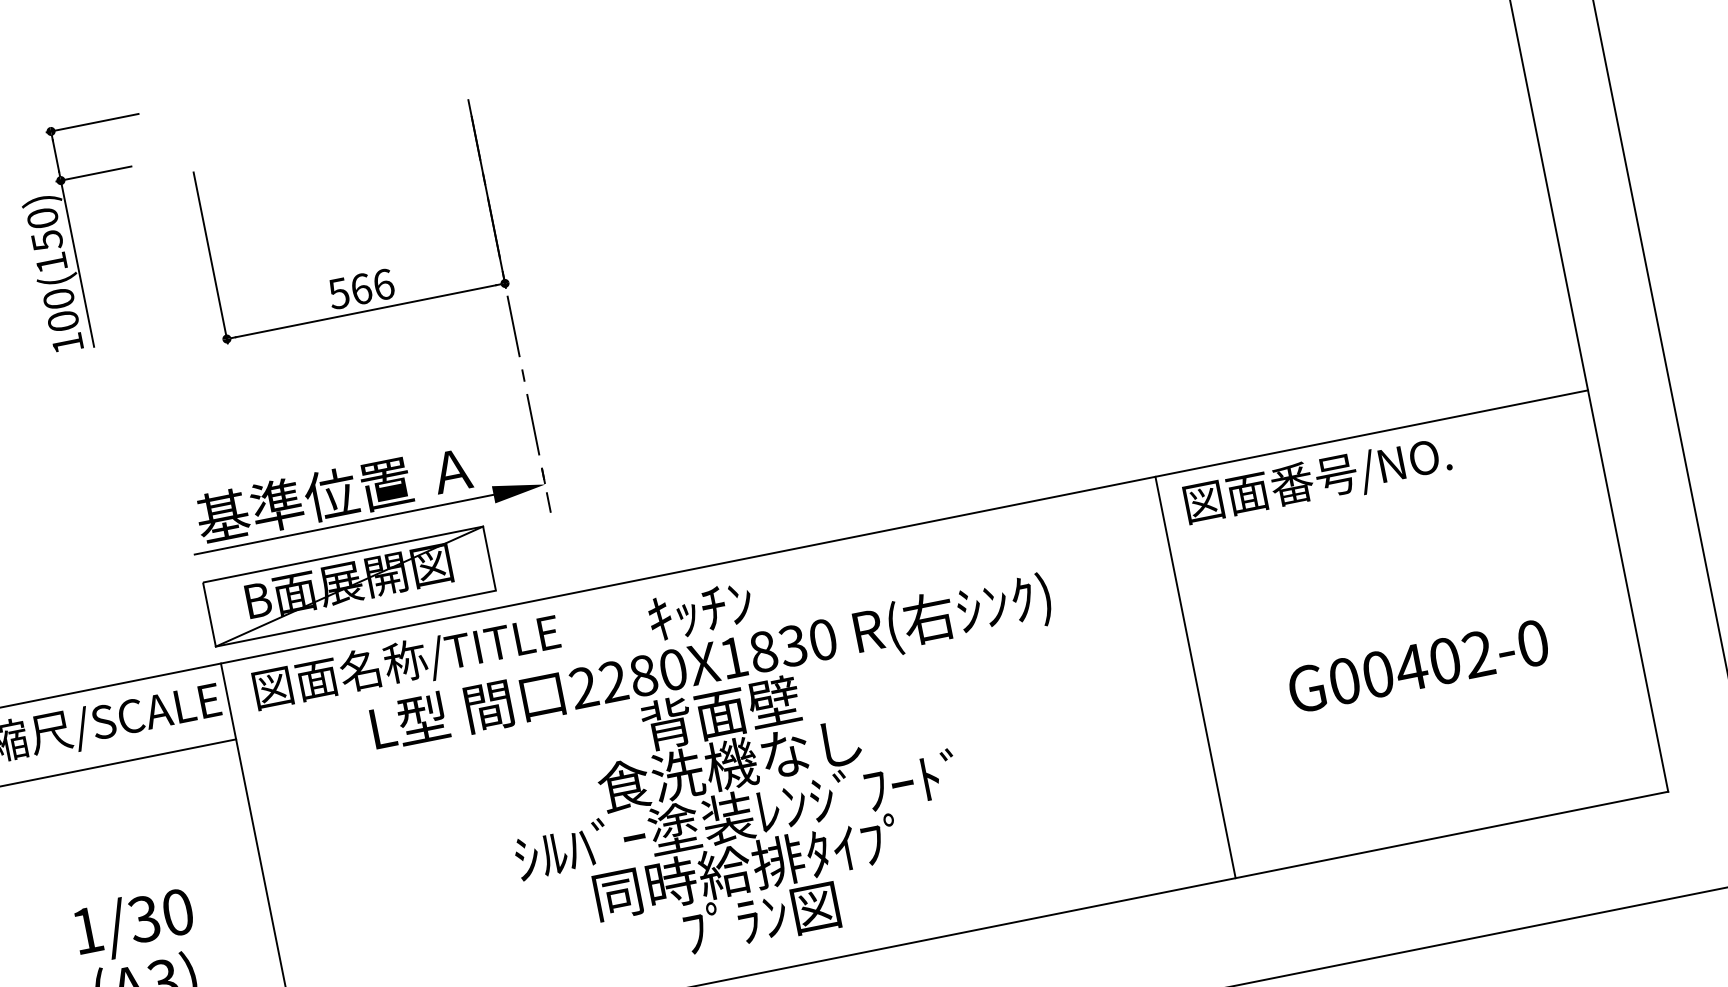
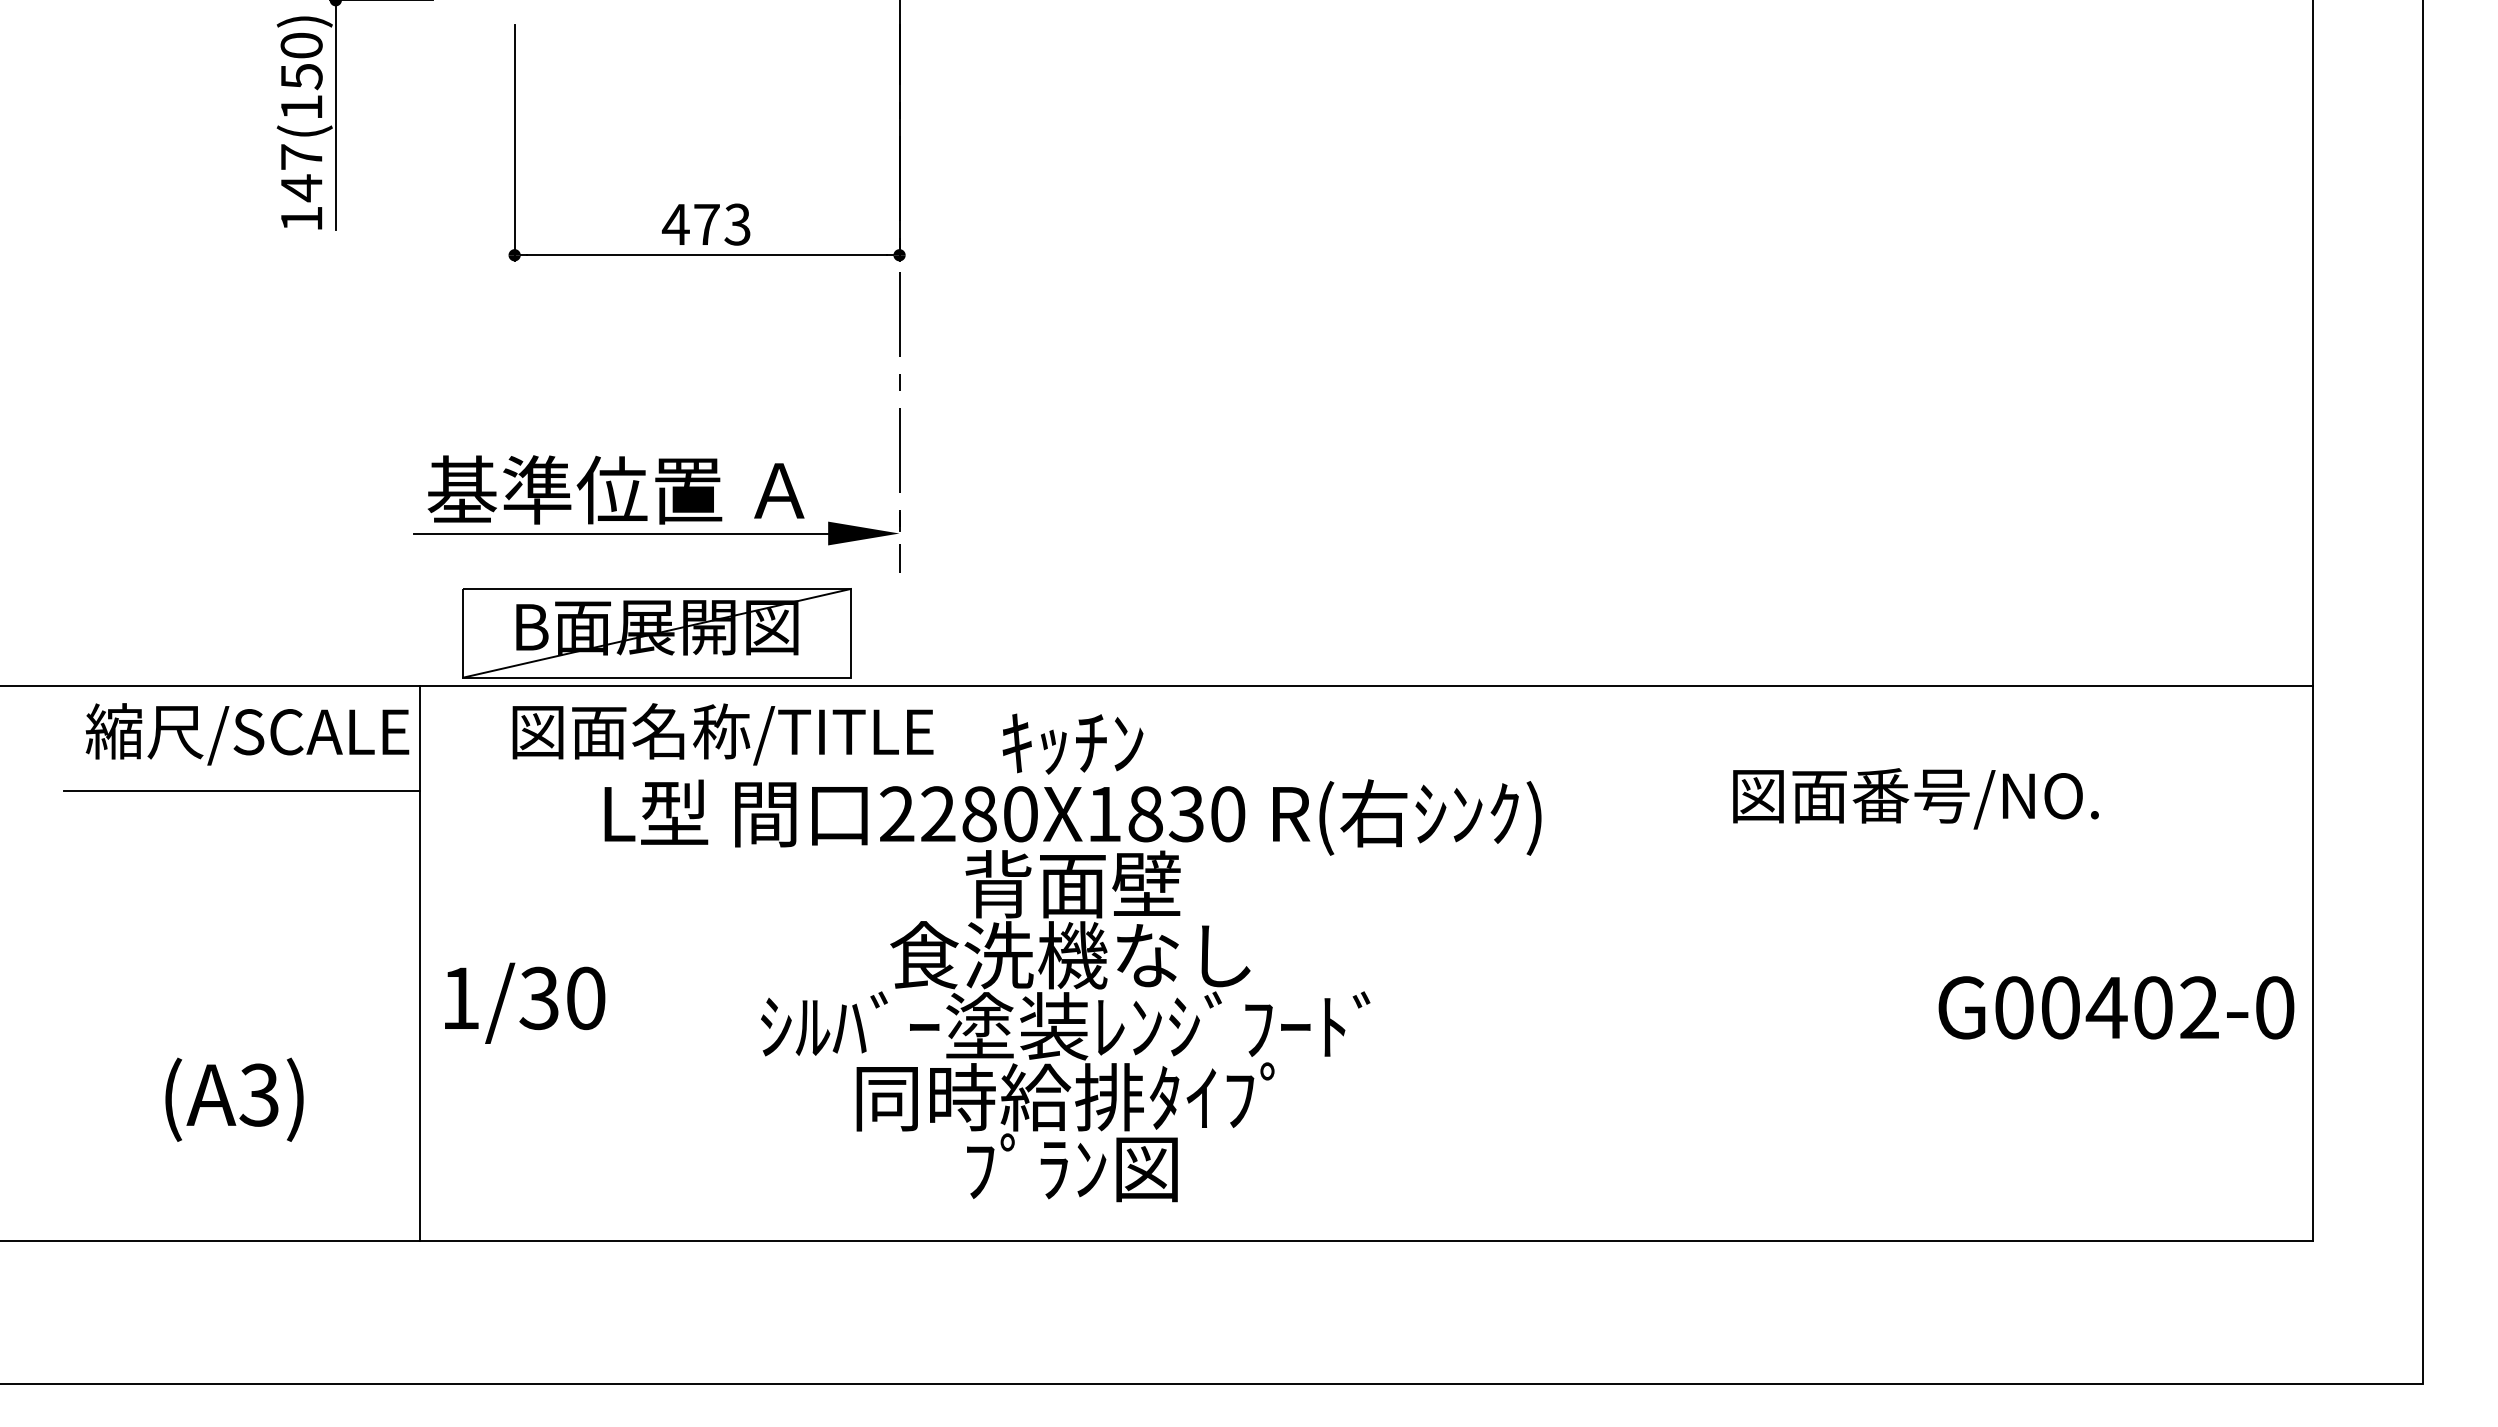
text: (360, 289) -> (705, 224), 566 -> 473
text: (61, 310) -> (301, 173), 100(150) -> 147(150)
text: (1317, 481) -> (1915, 798), moved
part: (349, 586) -> (656, 633), moved
text: (406, 663) -> (722, 734), moved
text: (1418, 666) -> (2116, 1007), moved
line: (1195, 677) -> (1713, 963), removed
text: (134, 924) -> (525, 1002), moved

